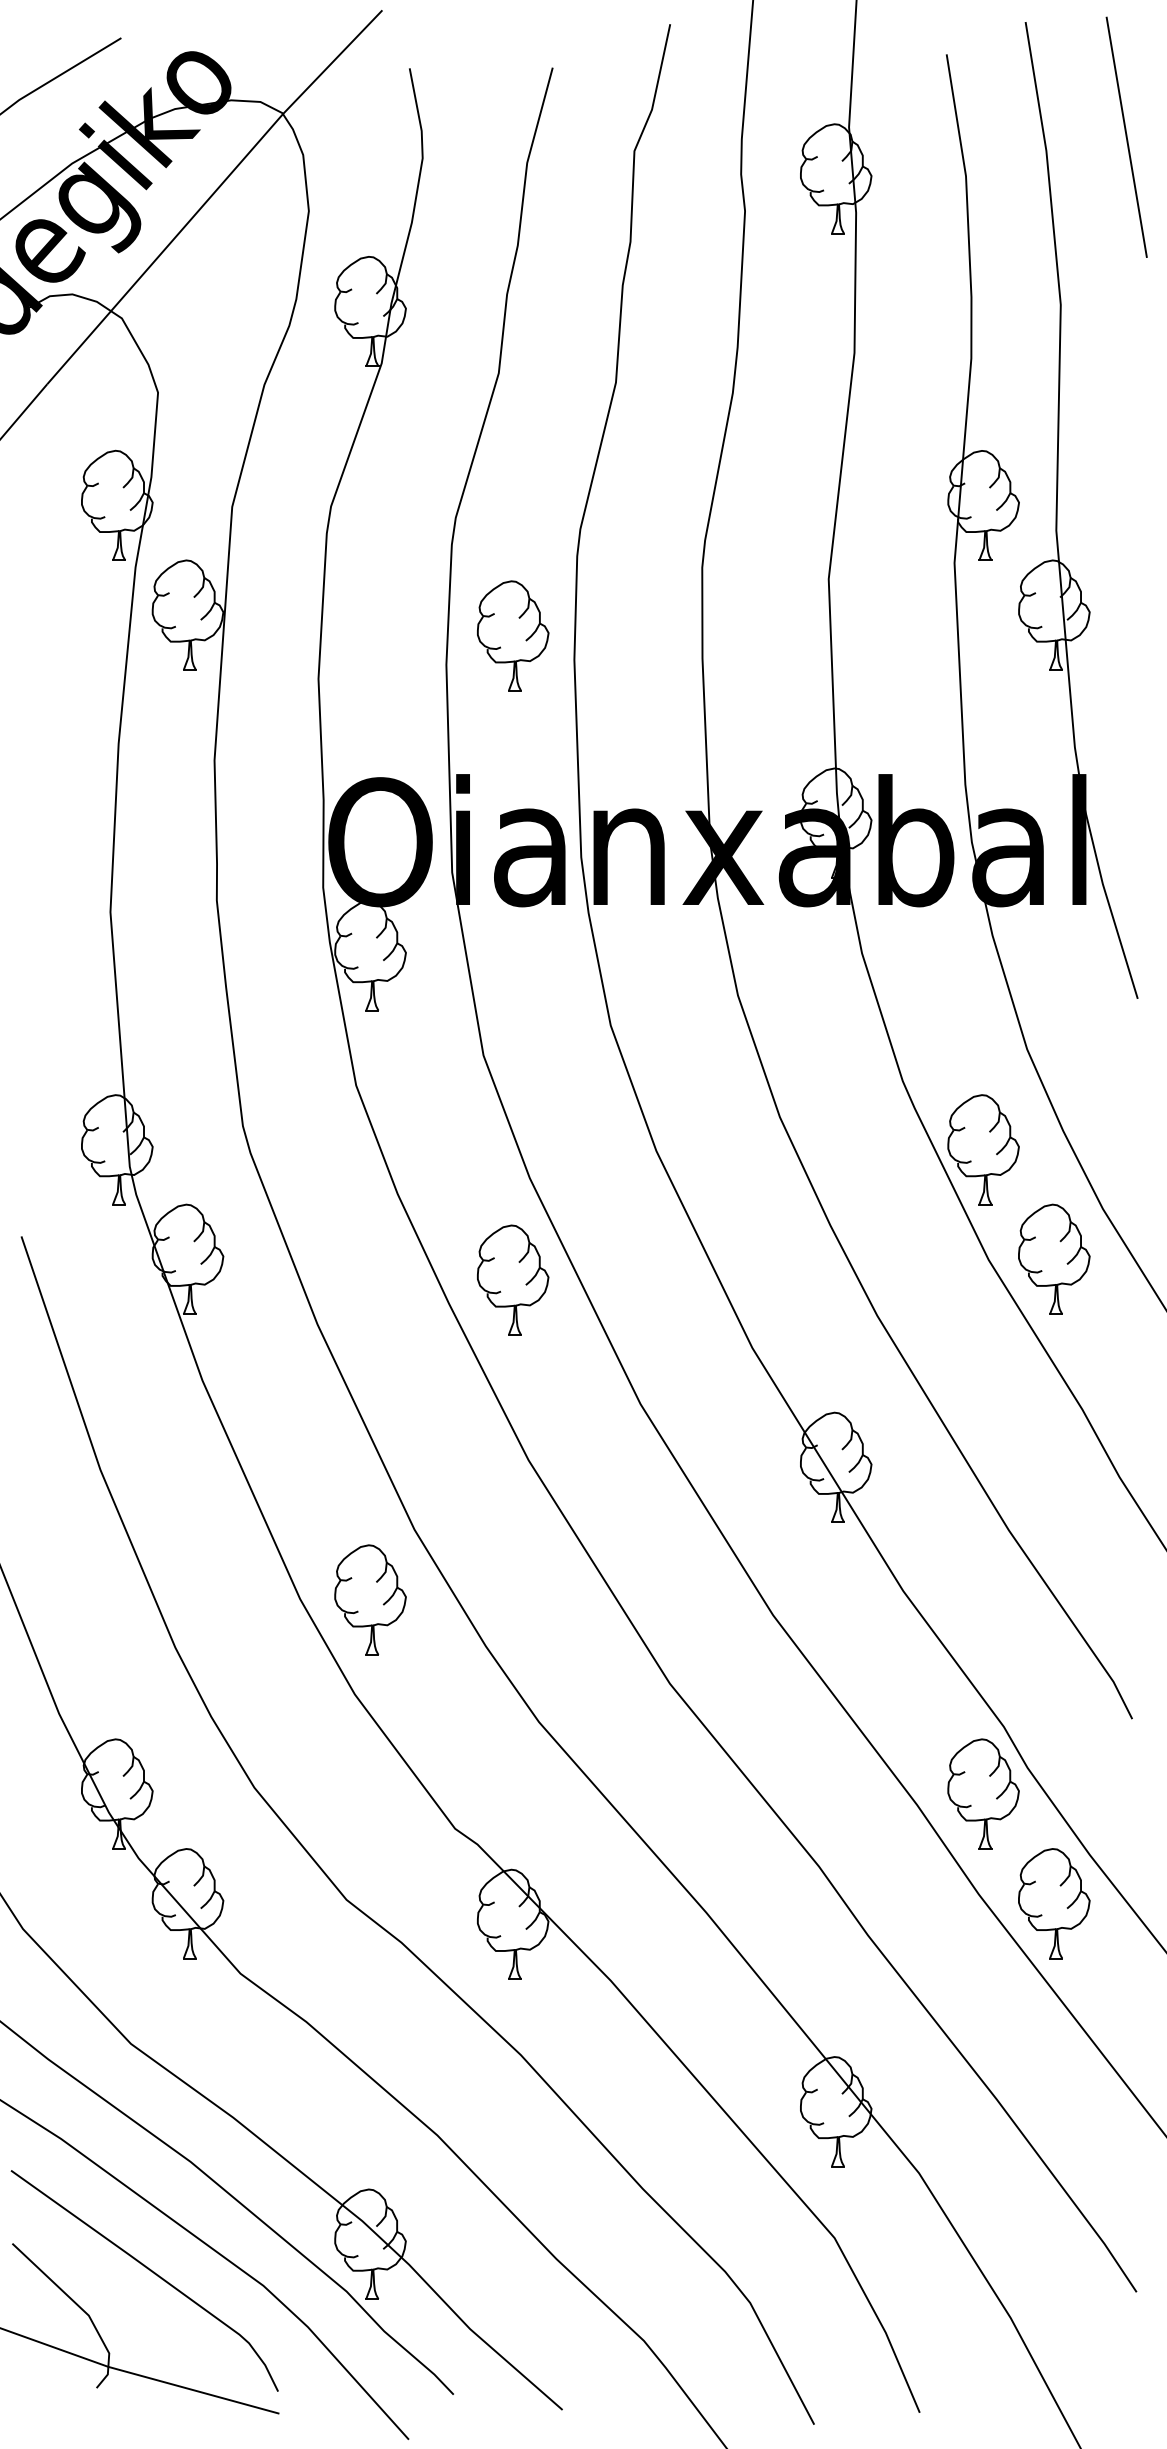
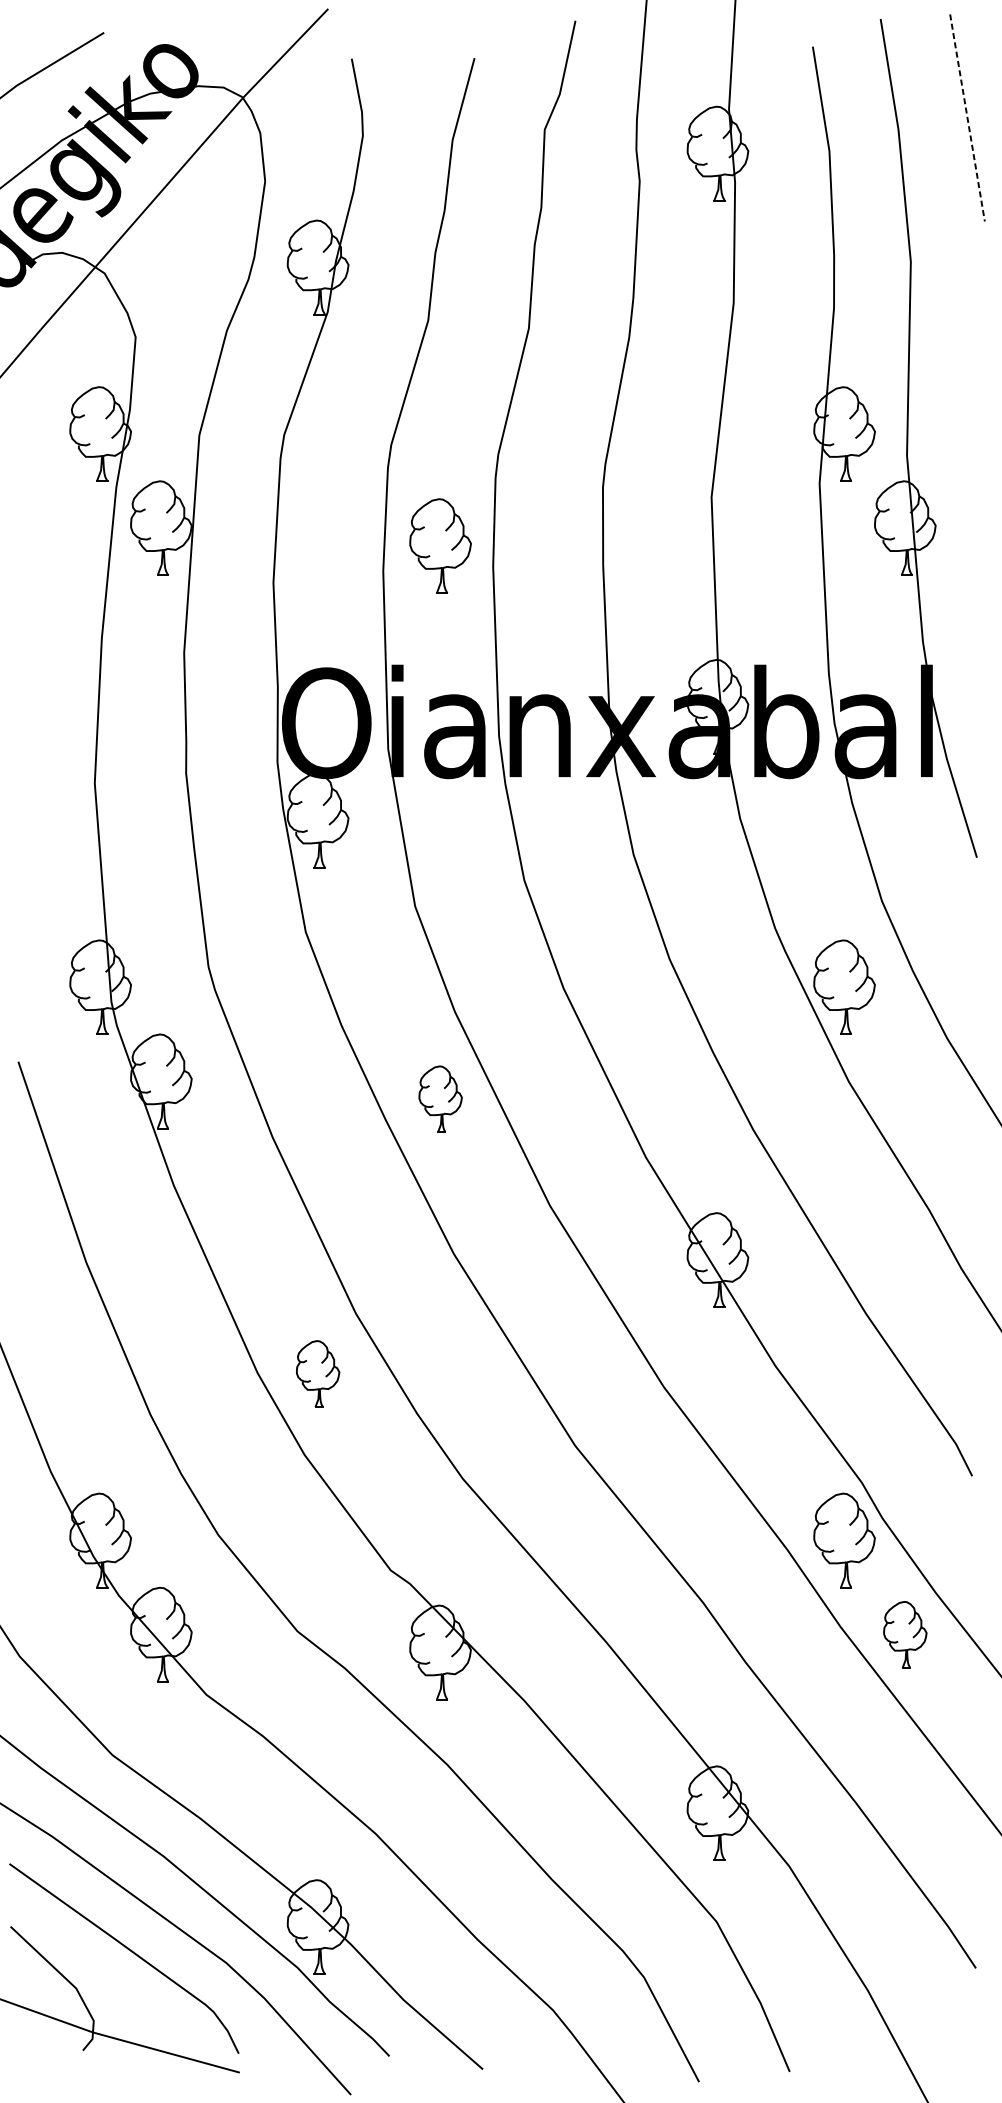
line: (1126, 137) -> (967, 118), solid -> dashed
part: (1054, 1258) -> (905, 1080), removed
part: (513, 1279) -> (440, 1098), size x0.7
part: (370, 1599) -> (318, 1373), size x0.7
part: (1054, 1903) -> (905, 1634), size x0.7

